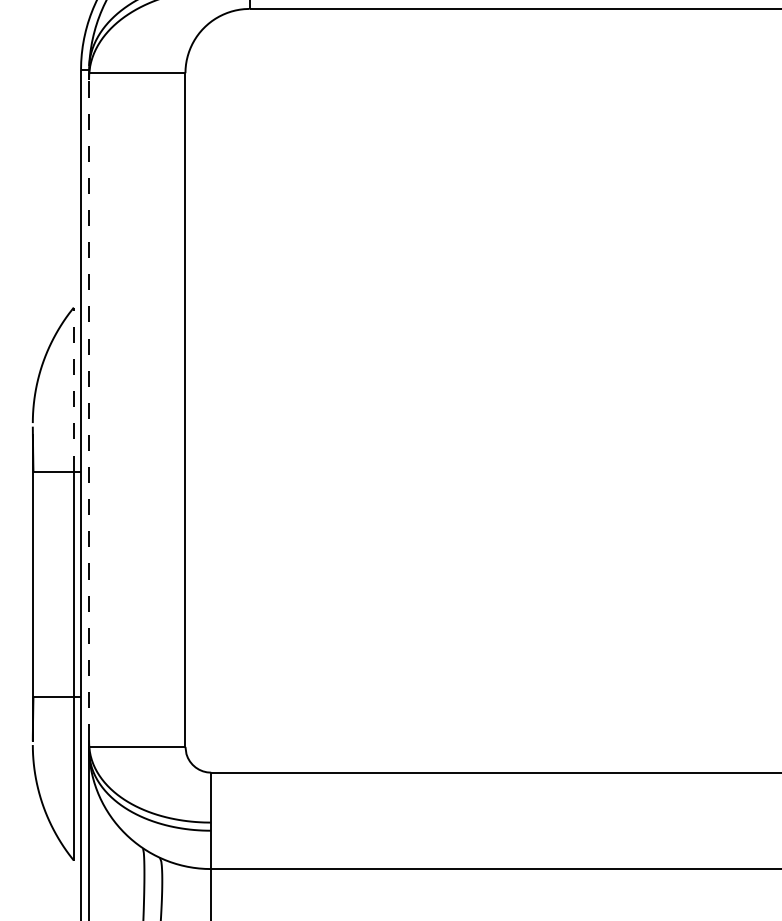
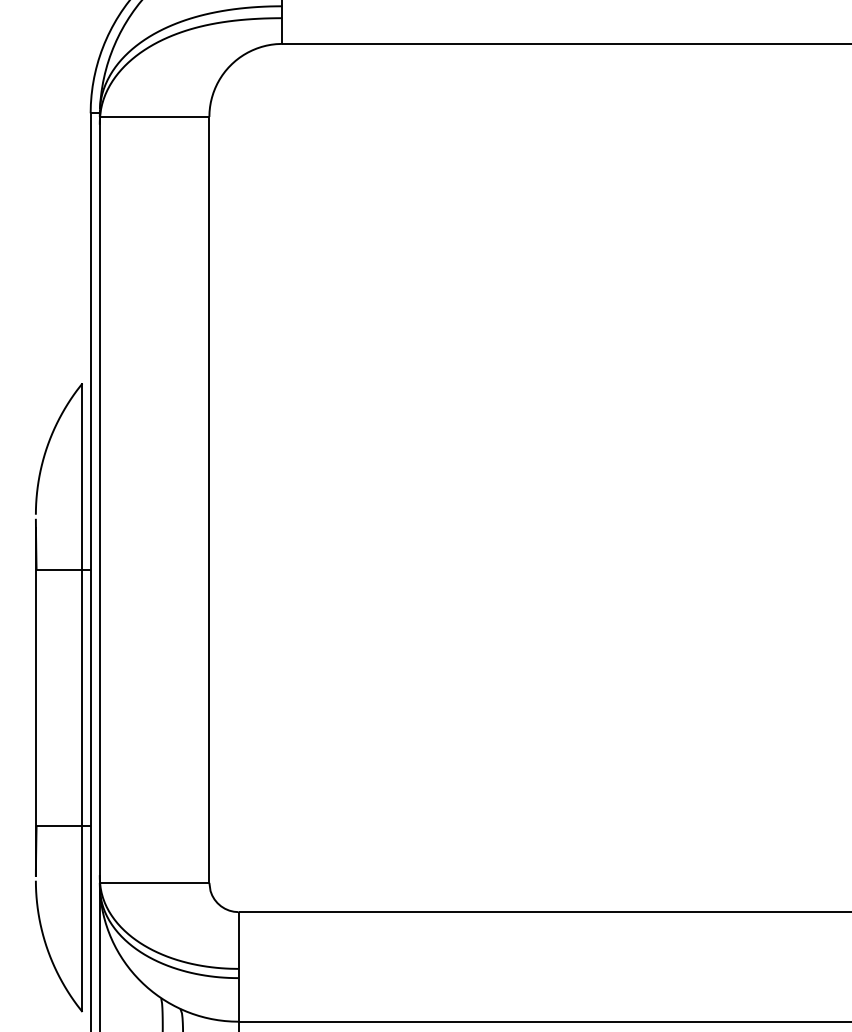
line: (73, 389) -> (82, 476), dashed -> solid
line: (89, 409) -> (100, 499), dashed -> solid

